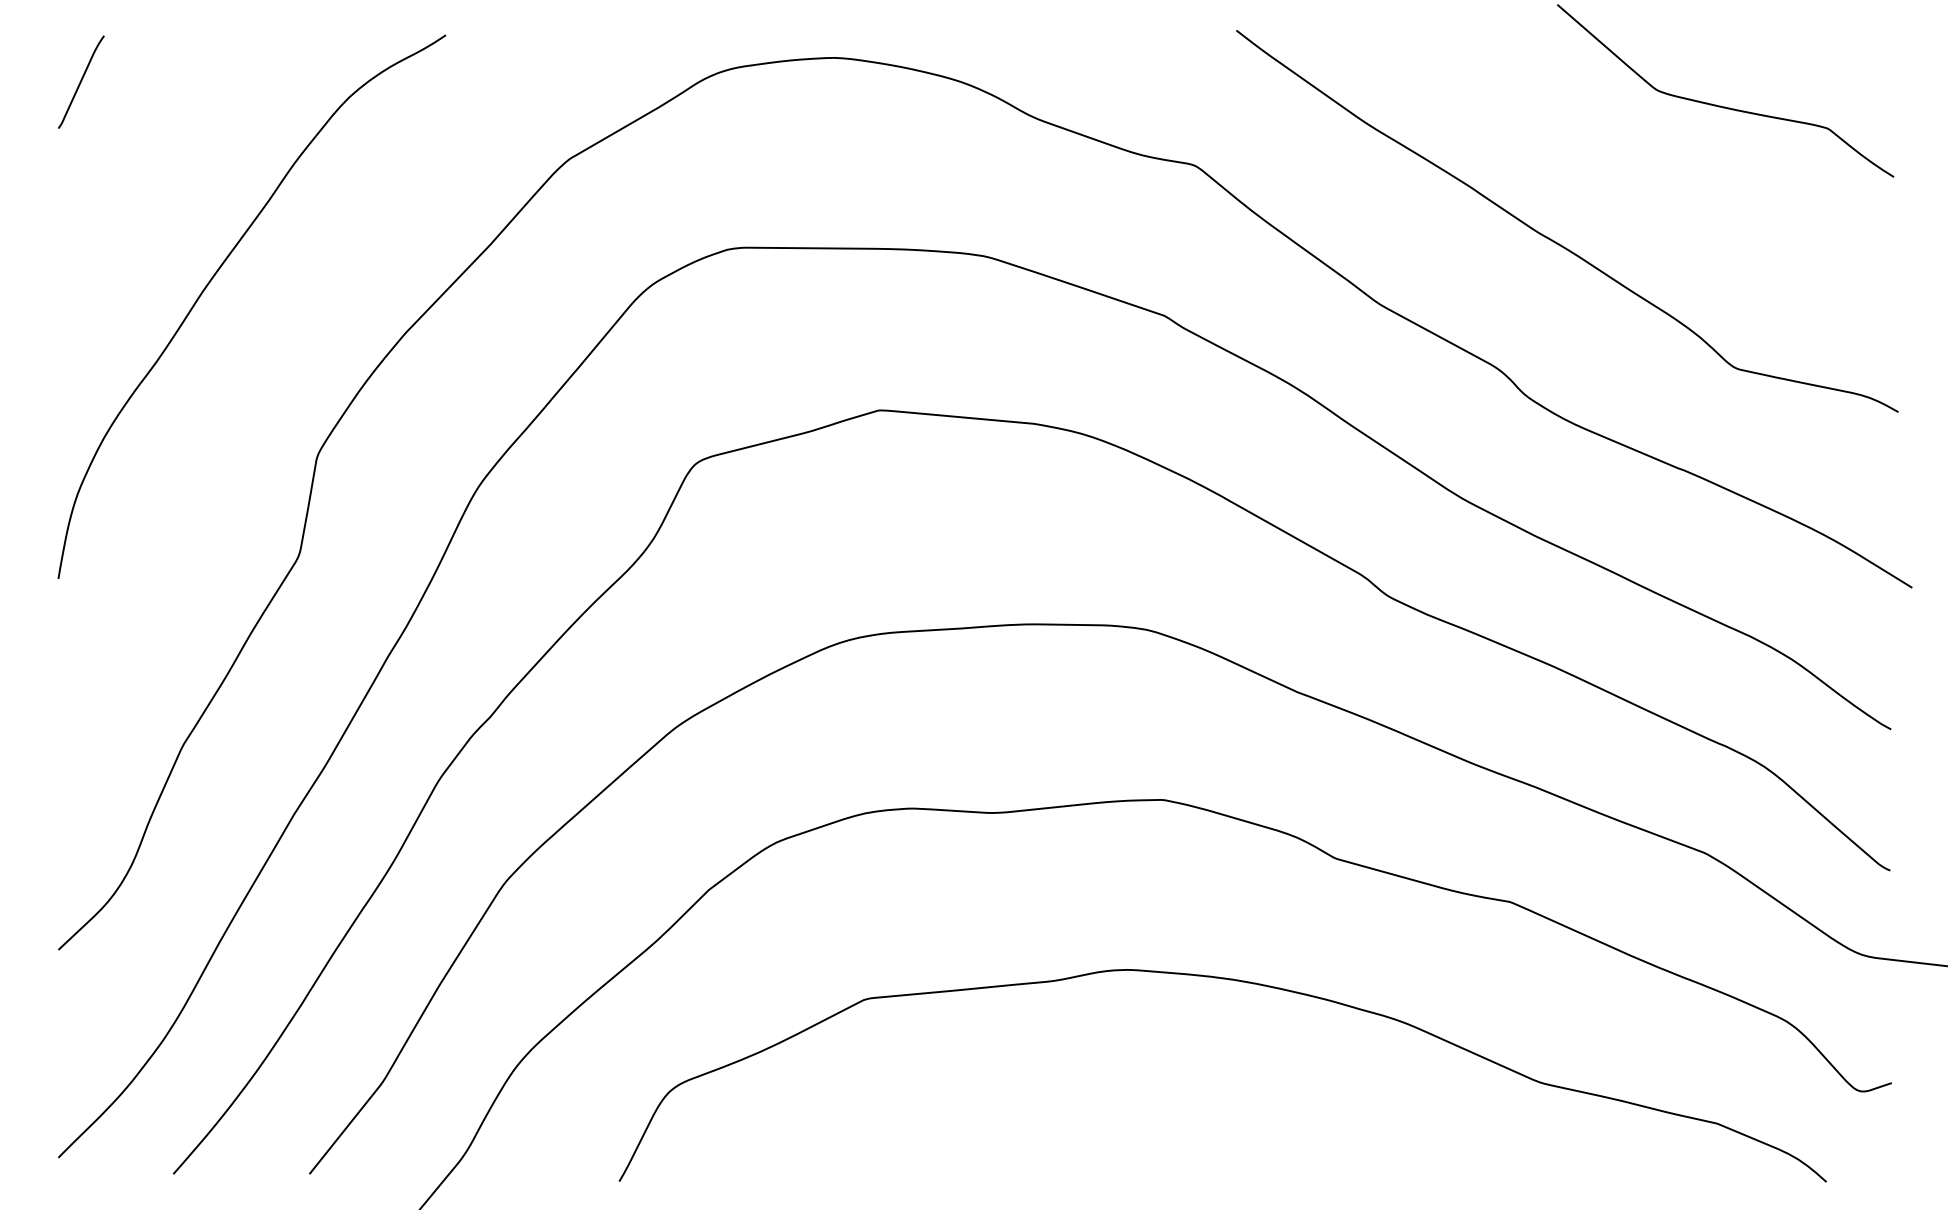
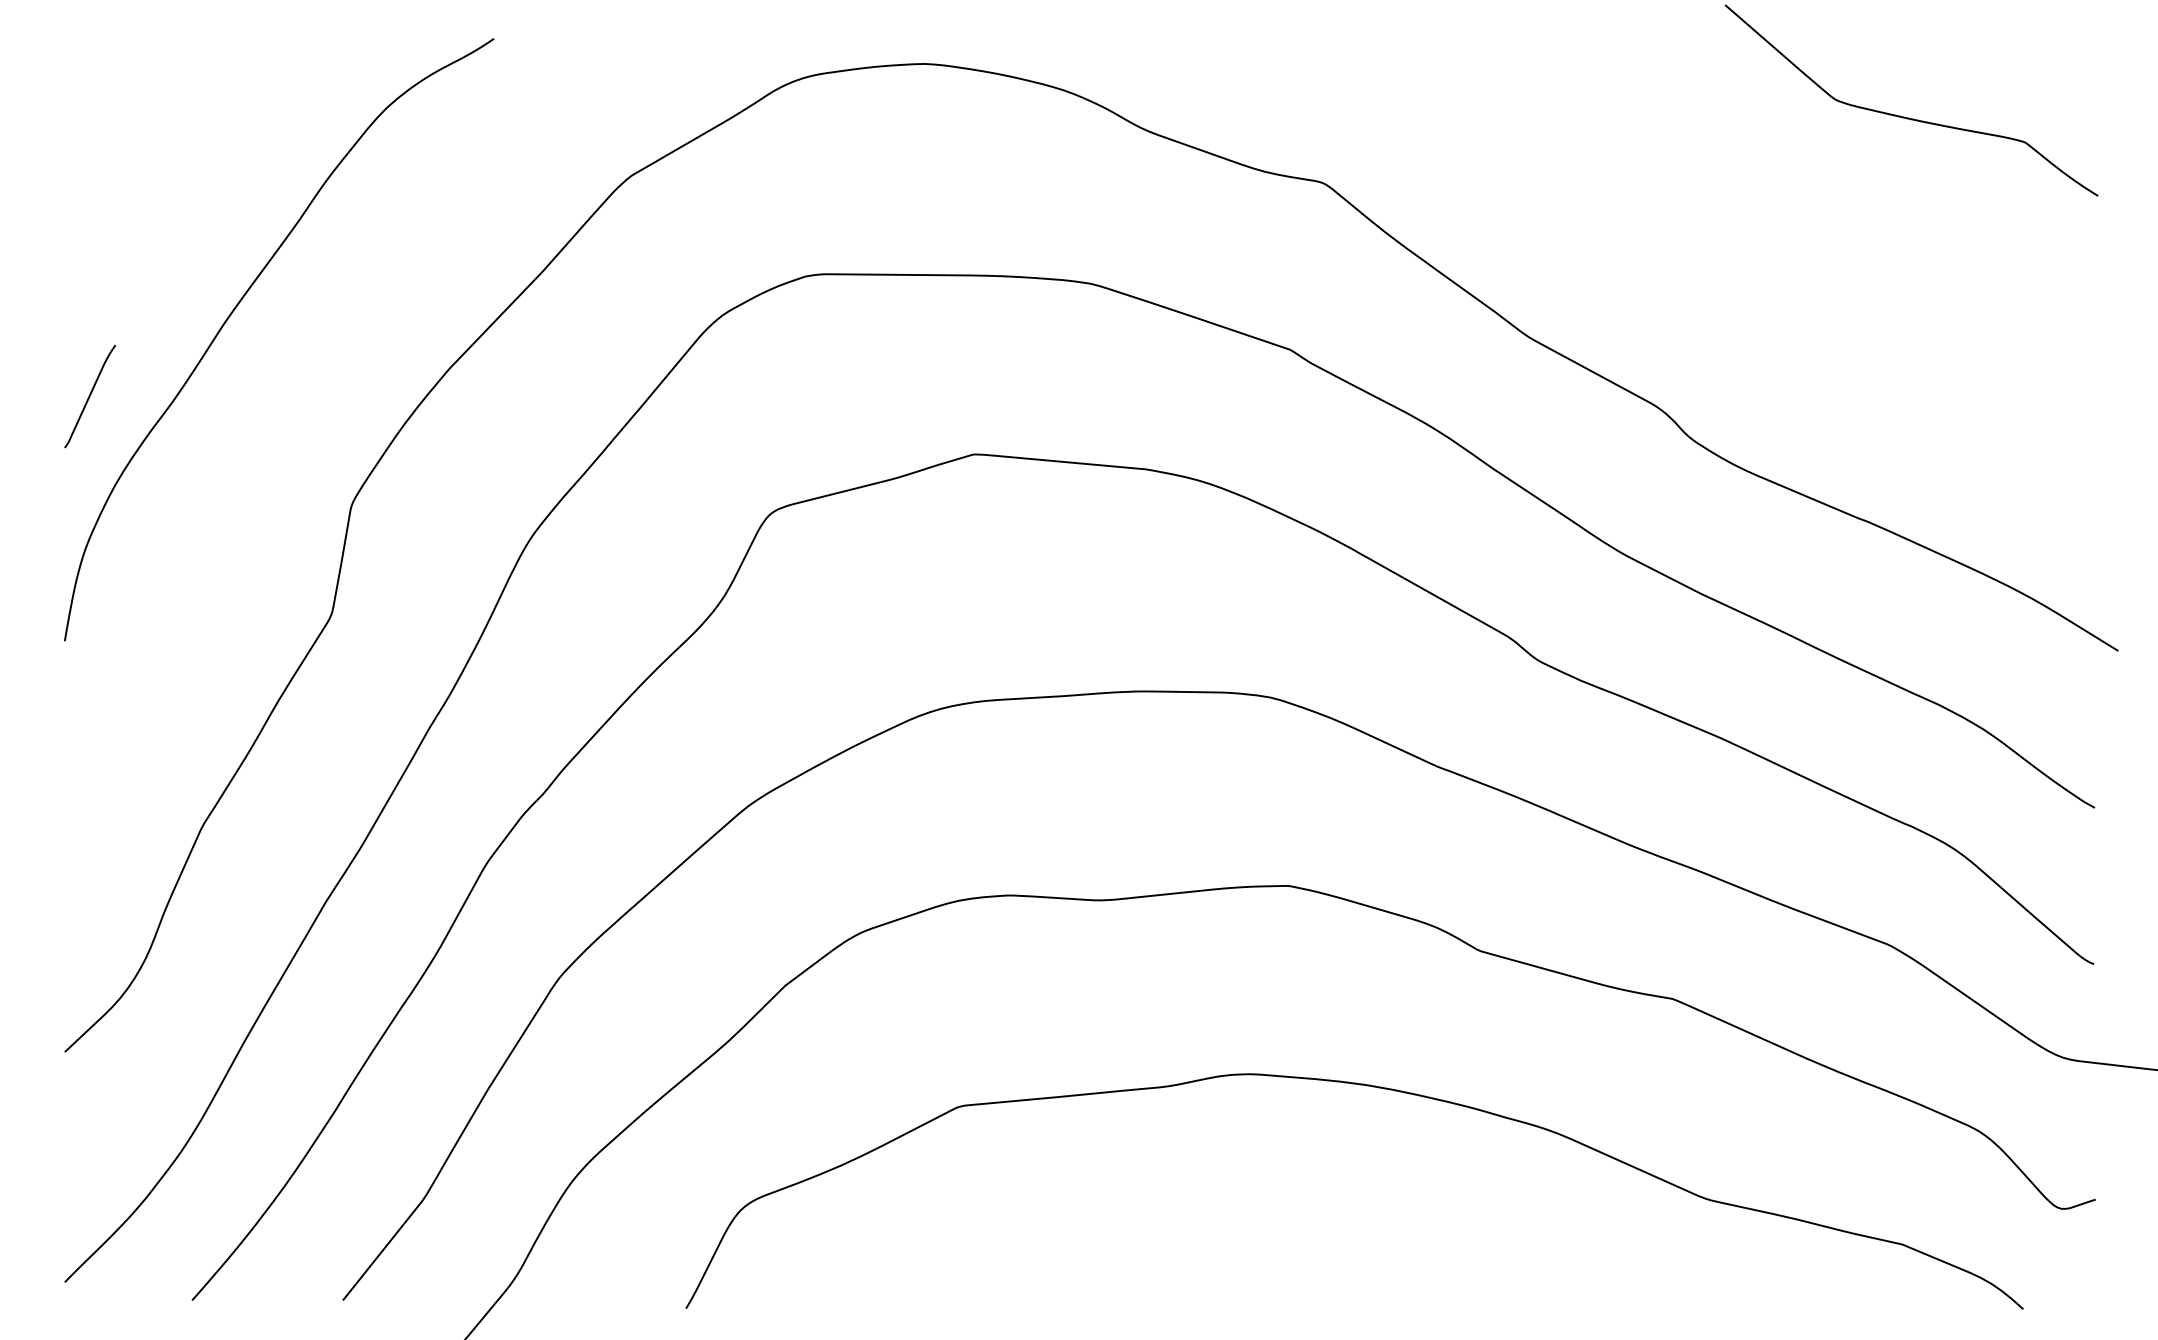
curve: (81, 81) -> (90, 395), moved
curve: (1554, 240) -> (1722, 266), removed

